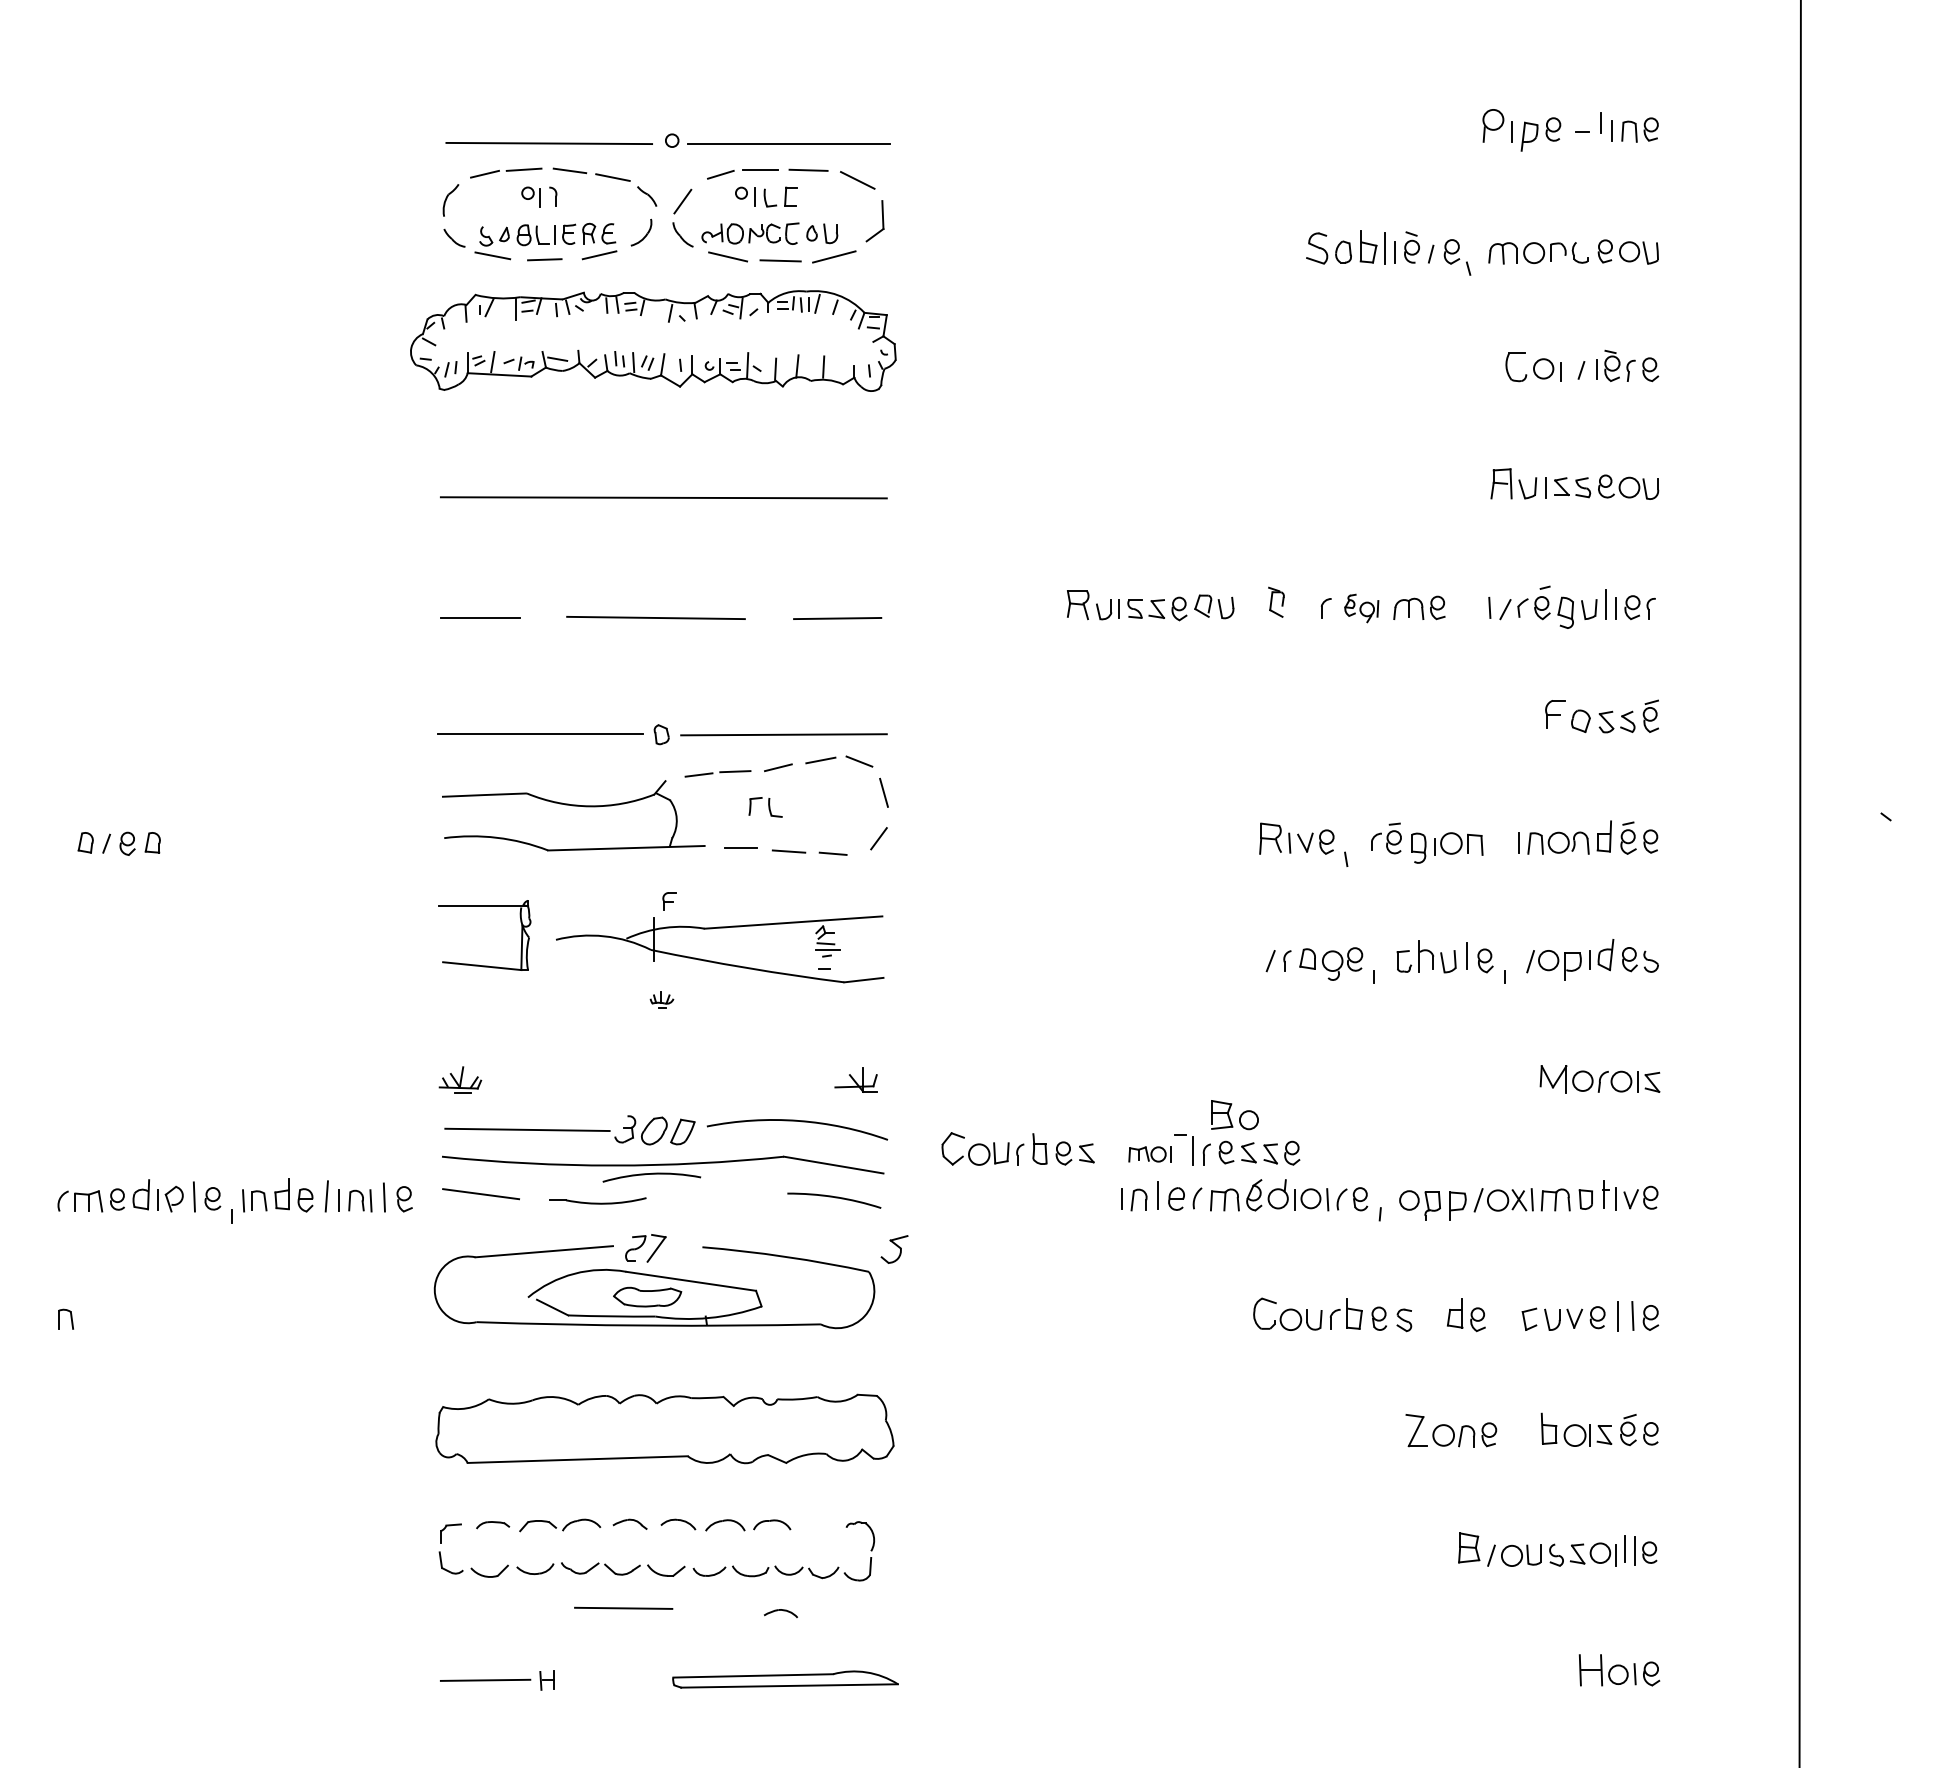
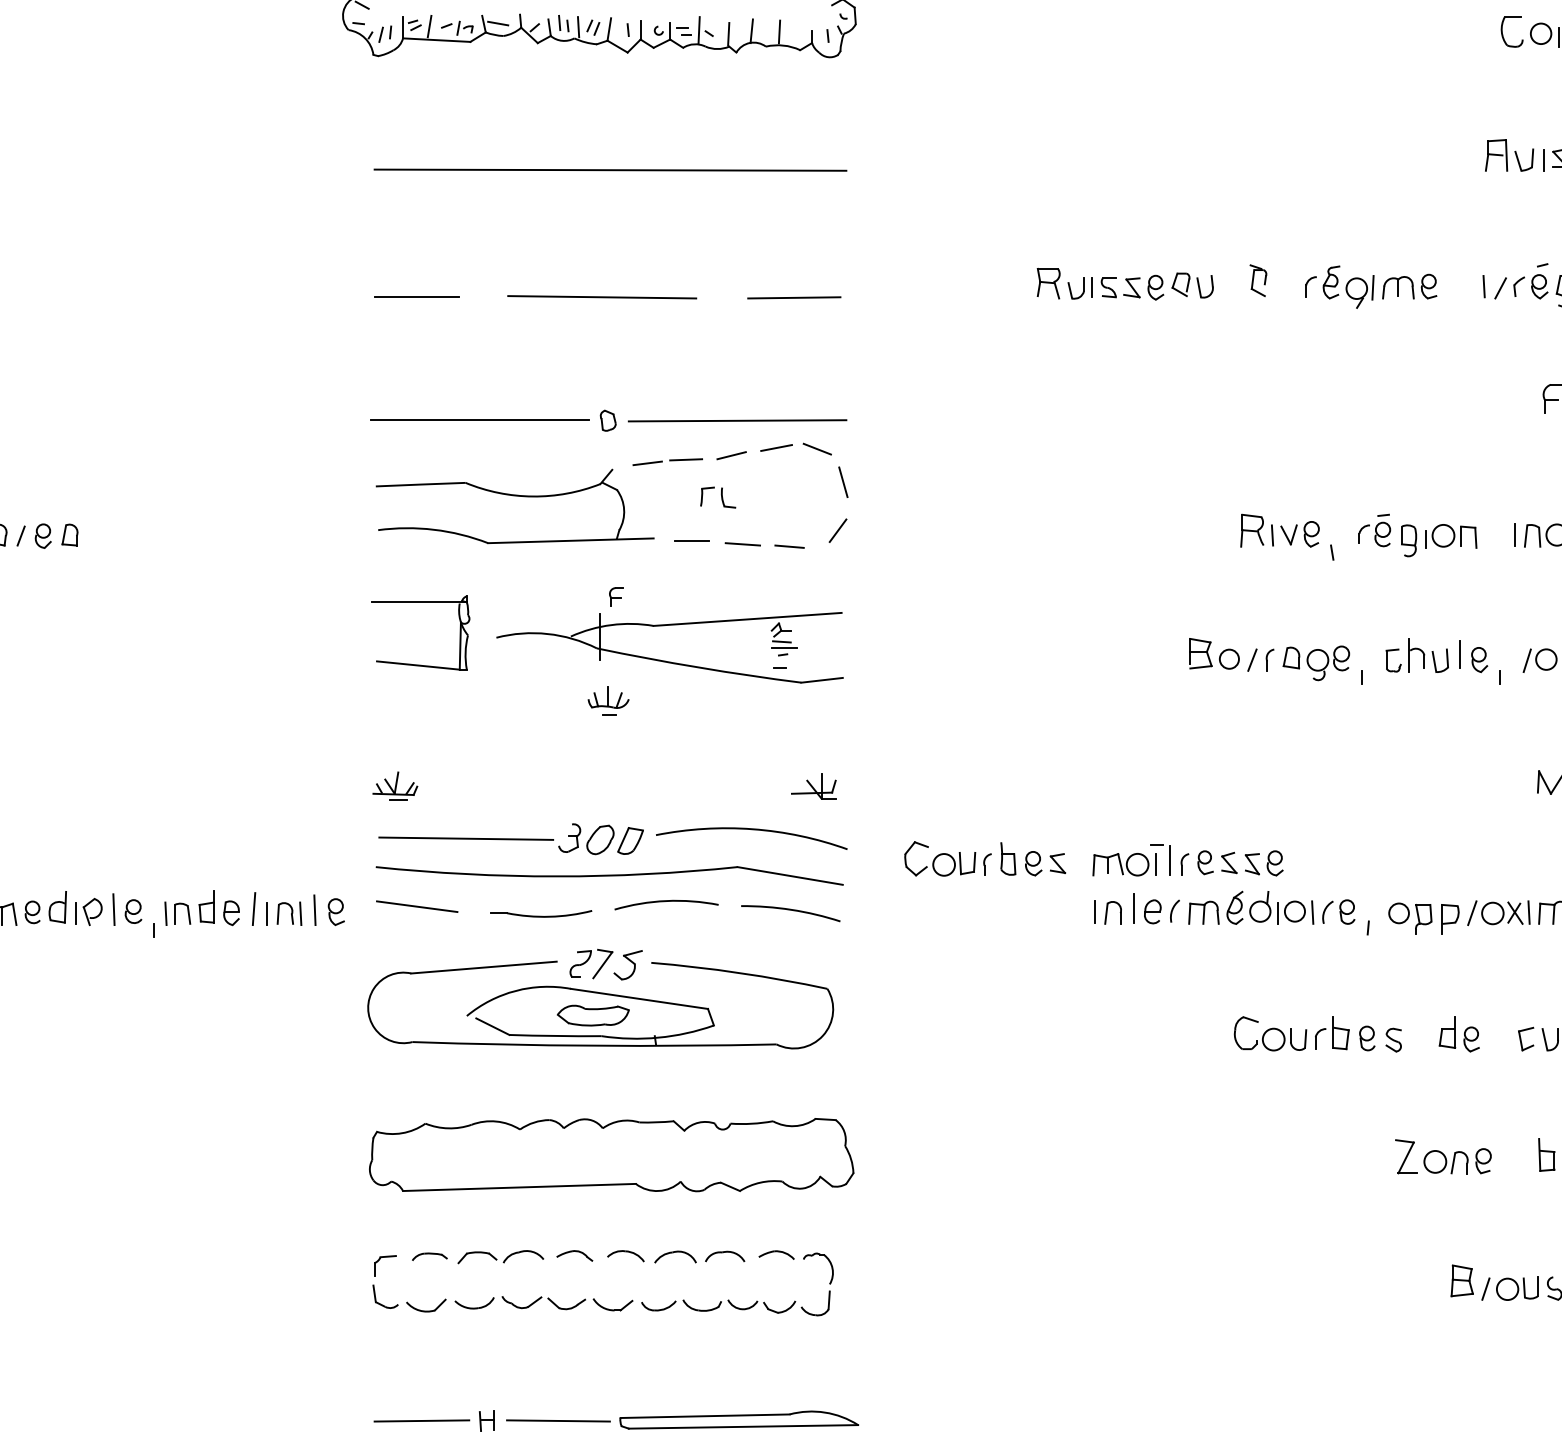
part: (1361, 608) -> (1348, 287), size x1.43
part: (661, 999) -> (608, 700), size x1.67
part: (1234, 1115) -> (1214, 654), moved
part: (1149, 1154) -> (1124, 864), size x1.43
arc: (651, 1174) -> (666, 901), moved
part: (894, 1249) -> (628, 965), moved
line: (623, 1607) -> (558, 1420), moved
part: (780, 1613) -> (776, 1255), moved

